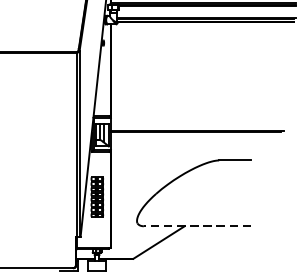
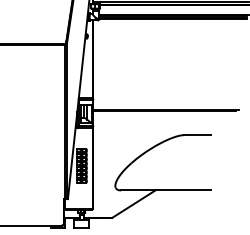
line: (197, 226) -> (166, 190), dashed -> solid

